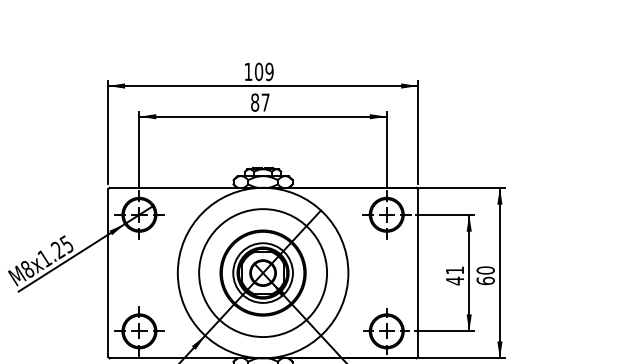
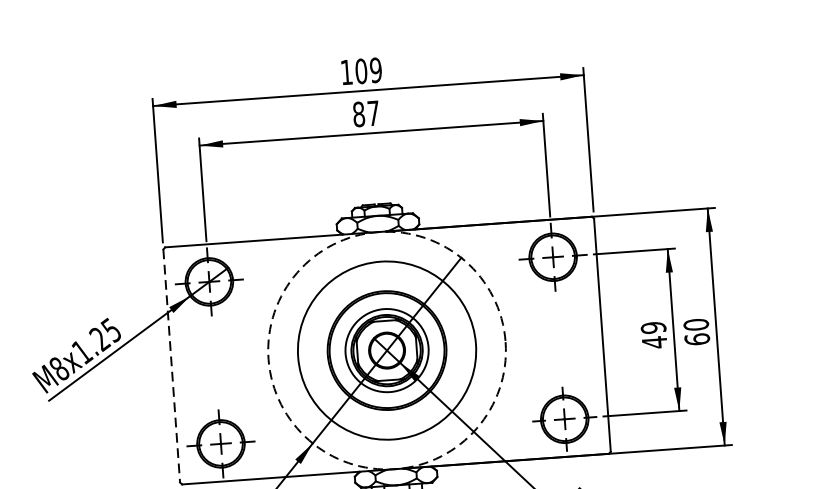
text: (454, 270) -> (652, 327), 41 -> 49
circle: (262, 272) -> (386, 349), solid -> dashed
line: (108, 273) -> (172, 366), solid -> dashed

